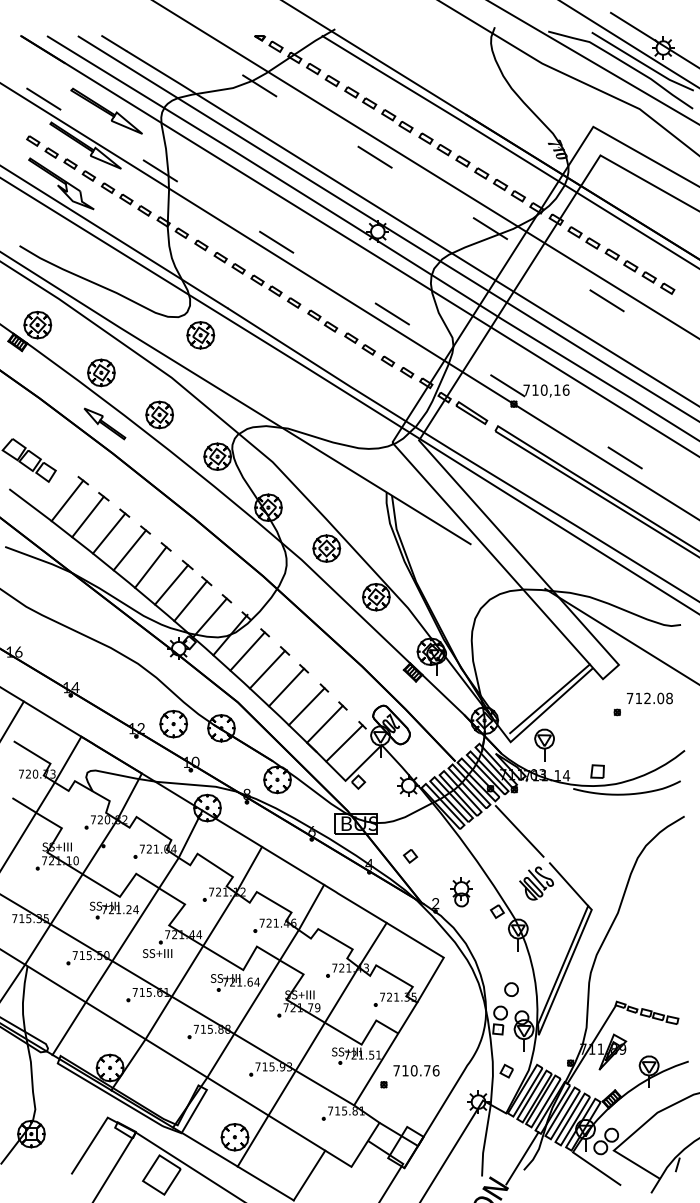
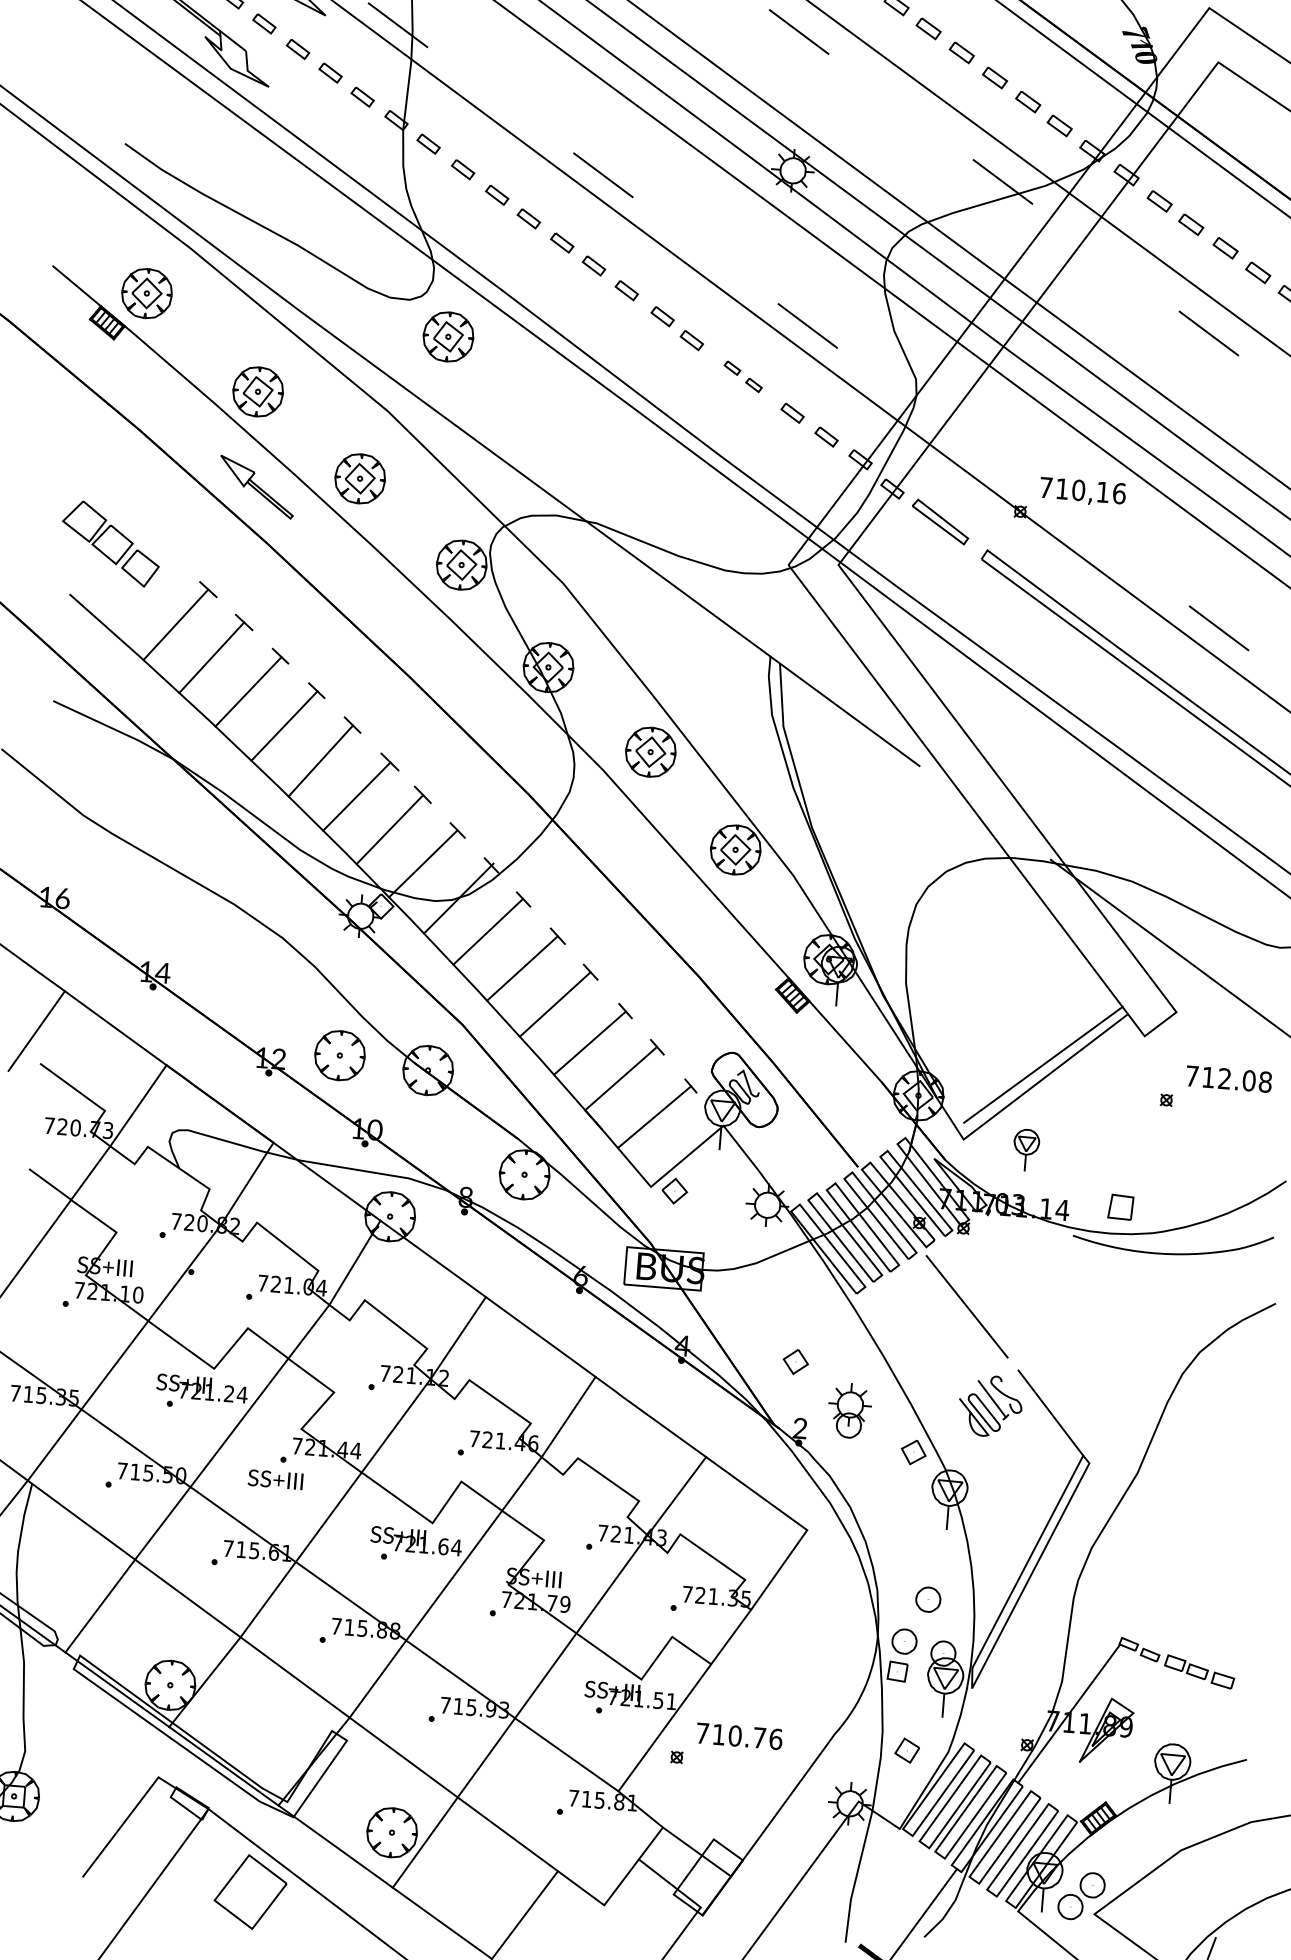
part: (359, 343) -> (742, 375), size x0.7
line: (507, 385) -> (1011, 476), removed
part: (544, 744) -> (1026, 1148), size x0.7
part: (410, 856) -> (795, 1362), moved

